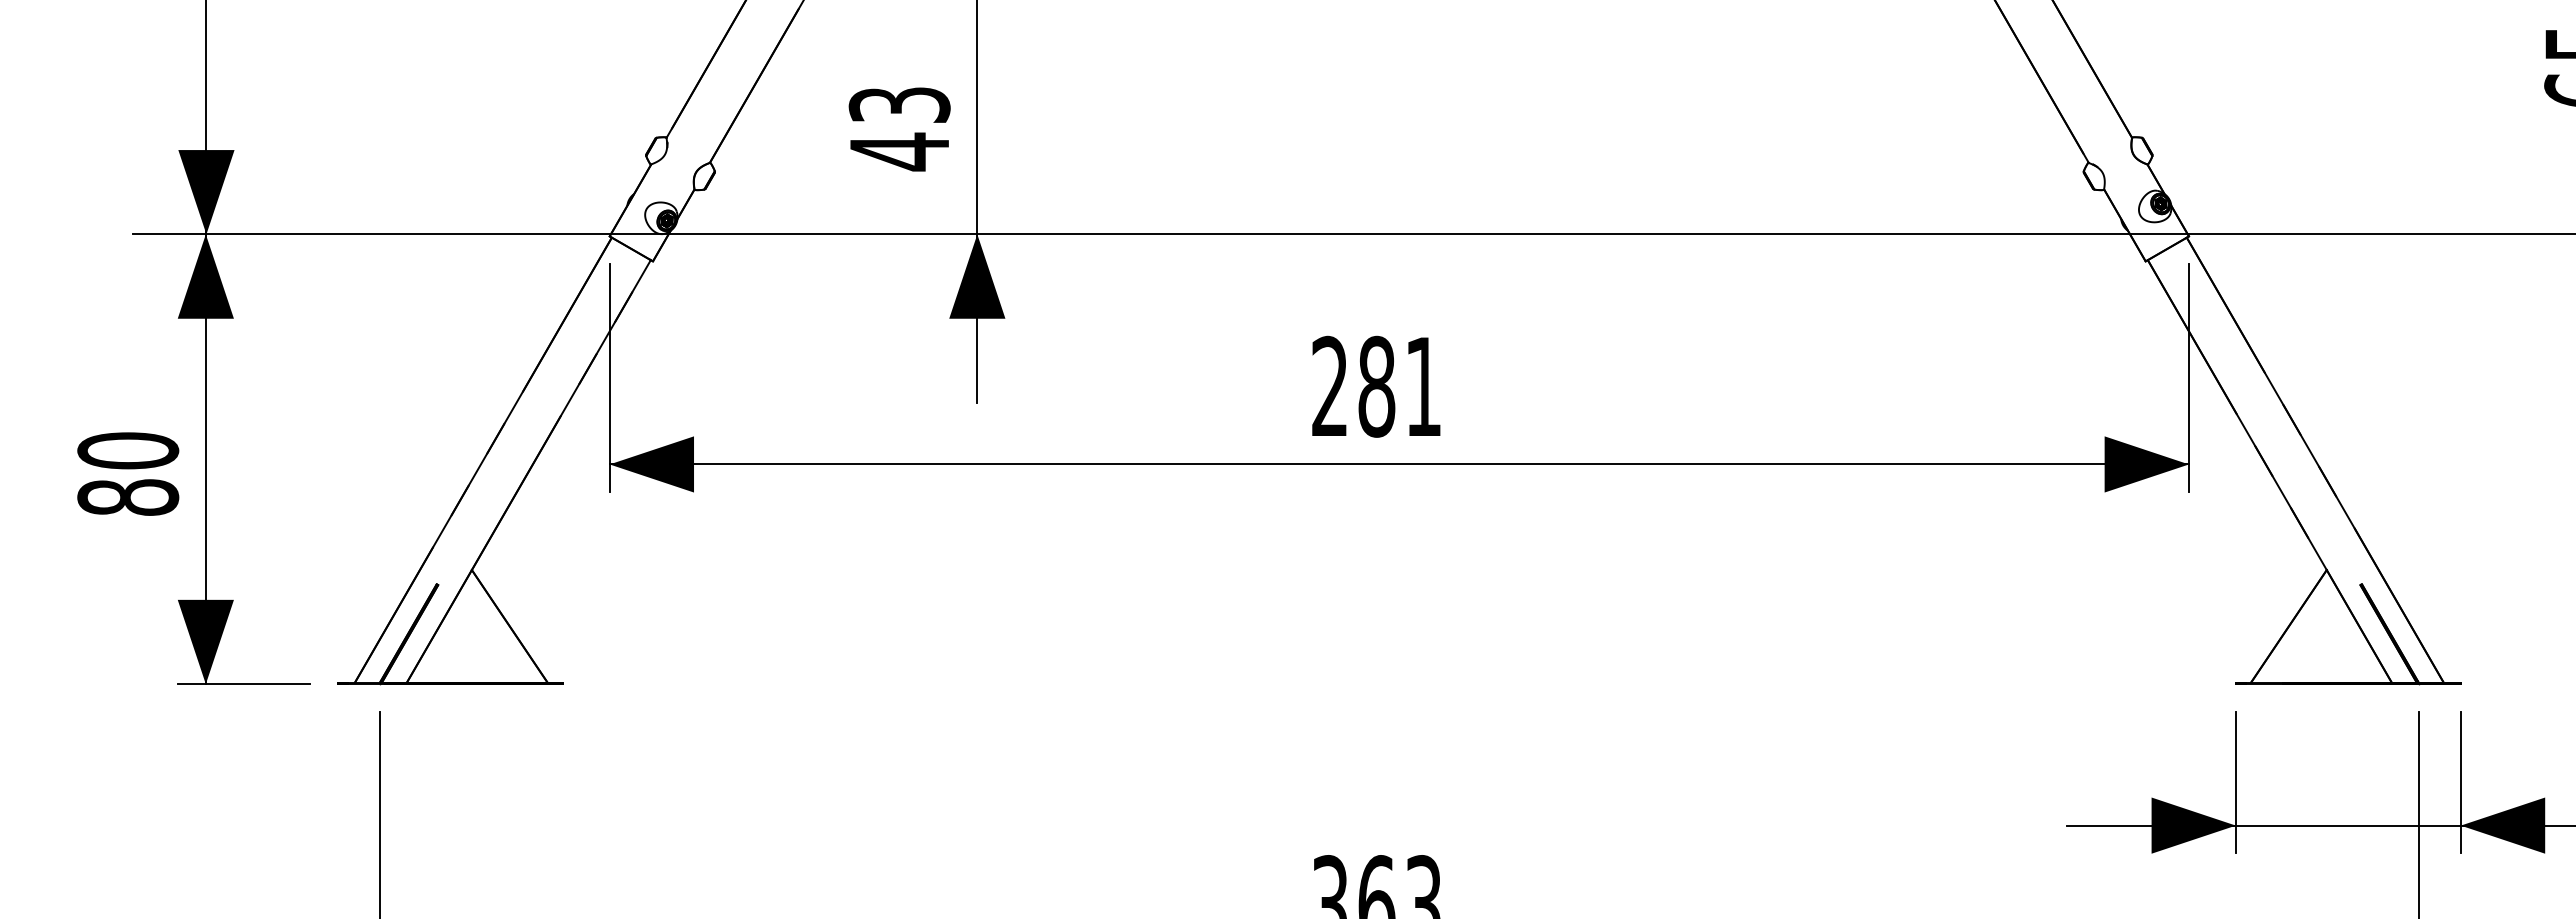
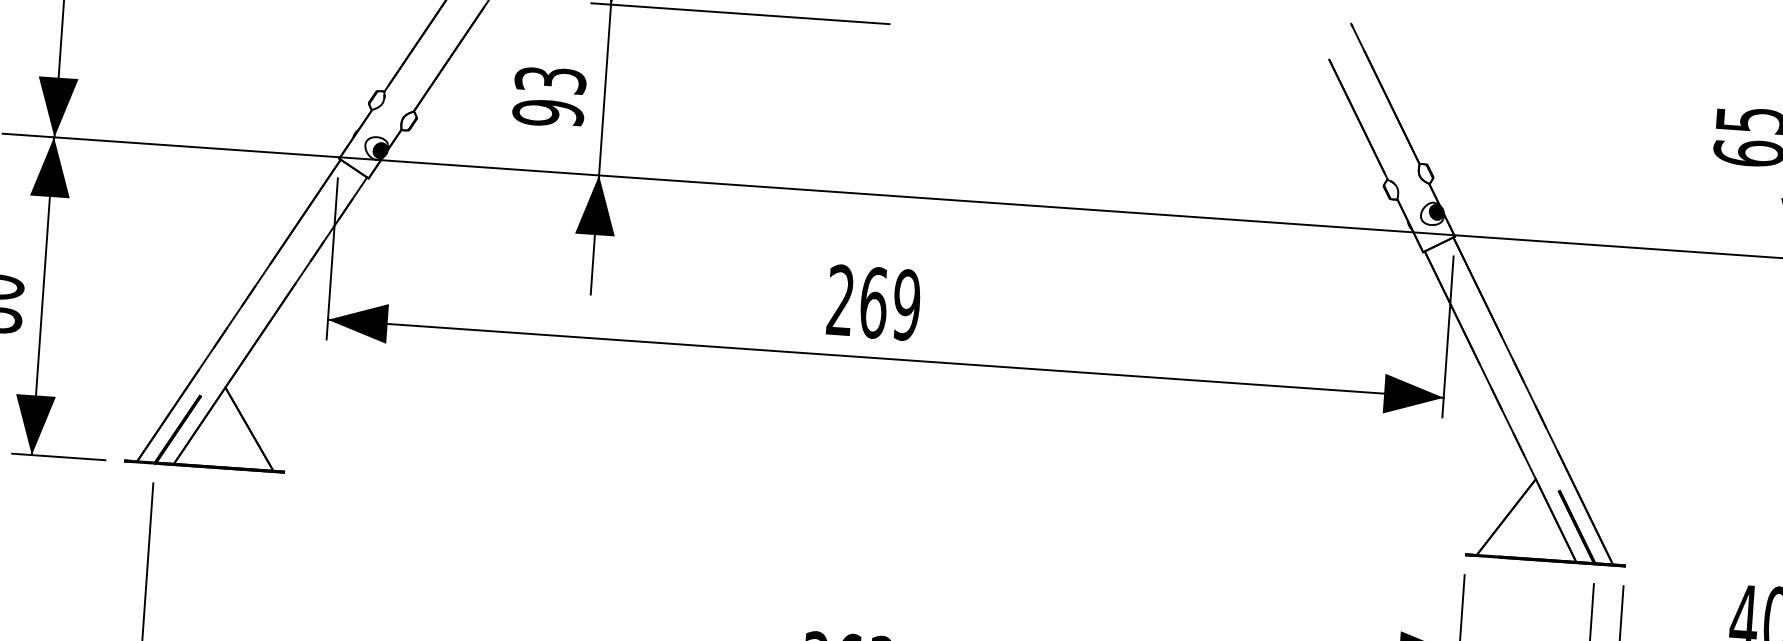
text: (899, 151) -> (548, 113), 43 -> 93
text: (1399, 386) -> (889, 303), 281 -> 269

